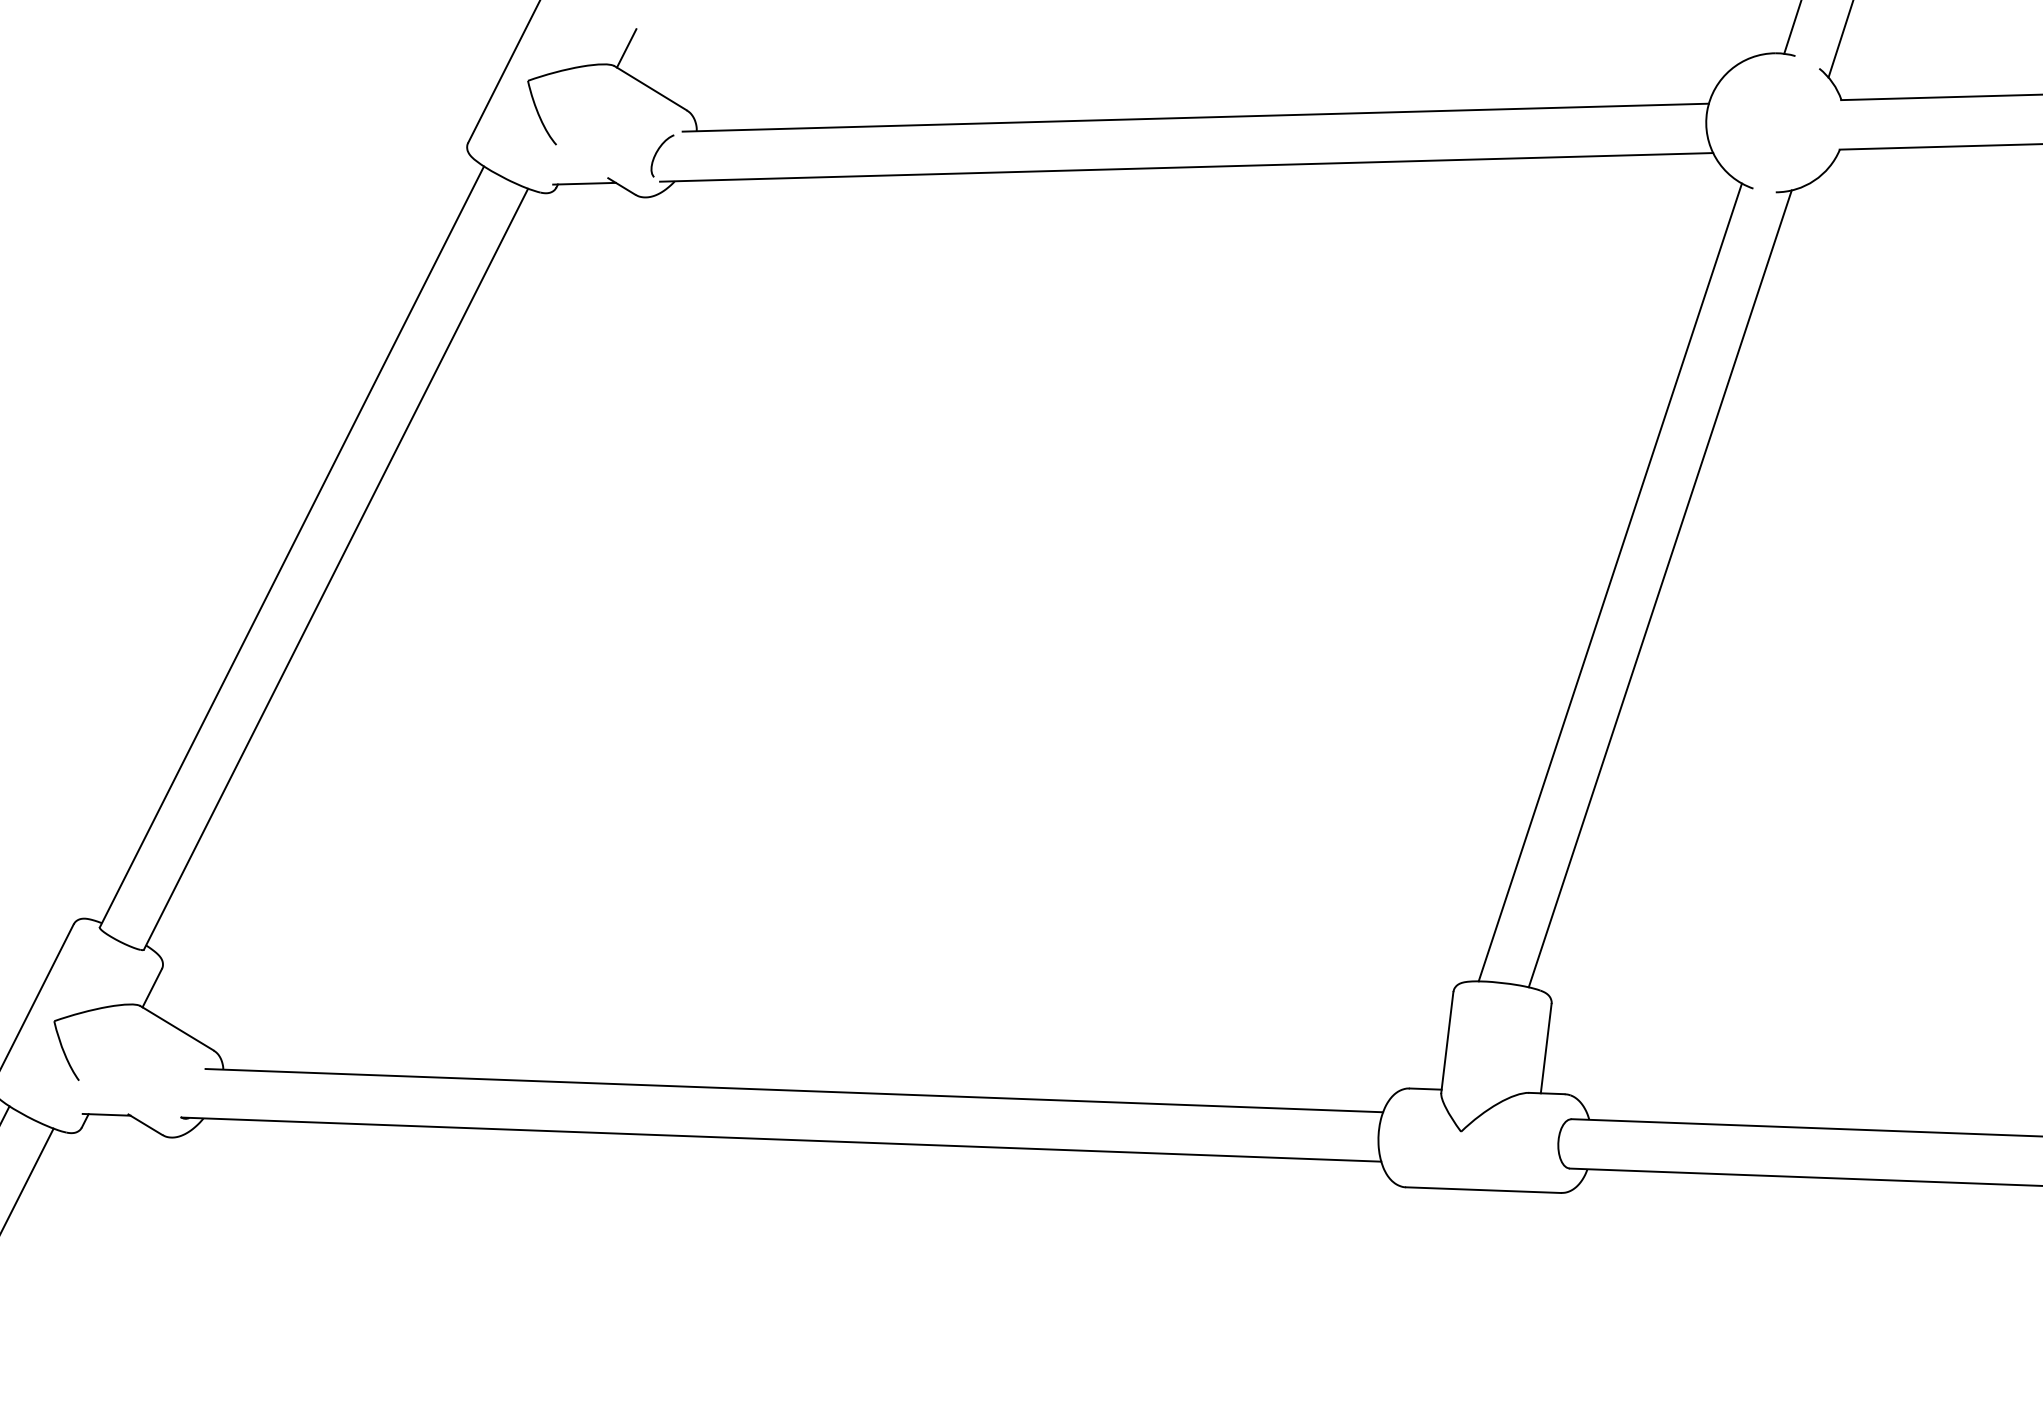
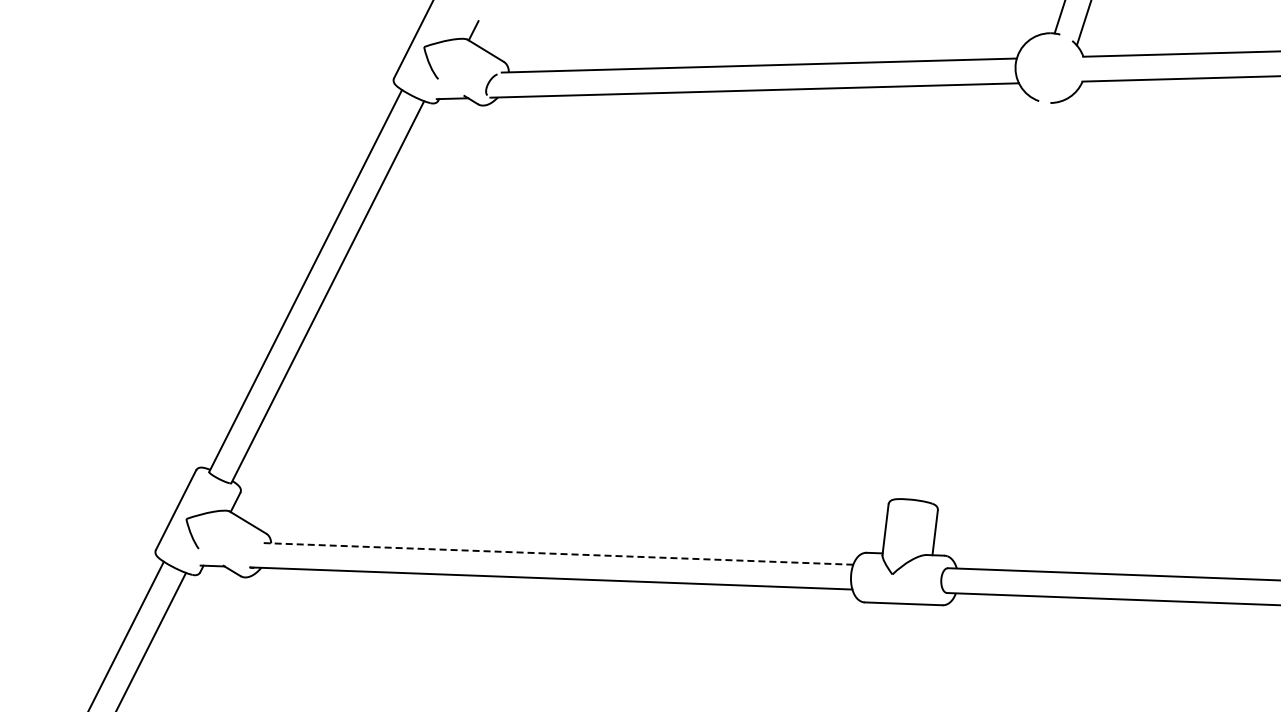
line: (1610, 581) -> (967, 298), removed
line: (1660, 589) -> (992, 302), removed
line: (793, 1089) -> (557, 553), solid -> dashed

